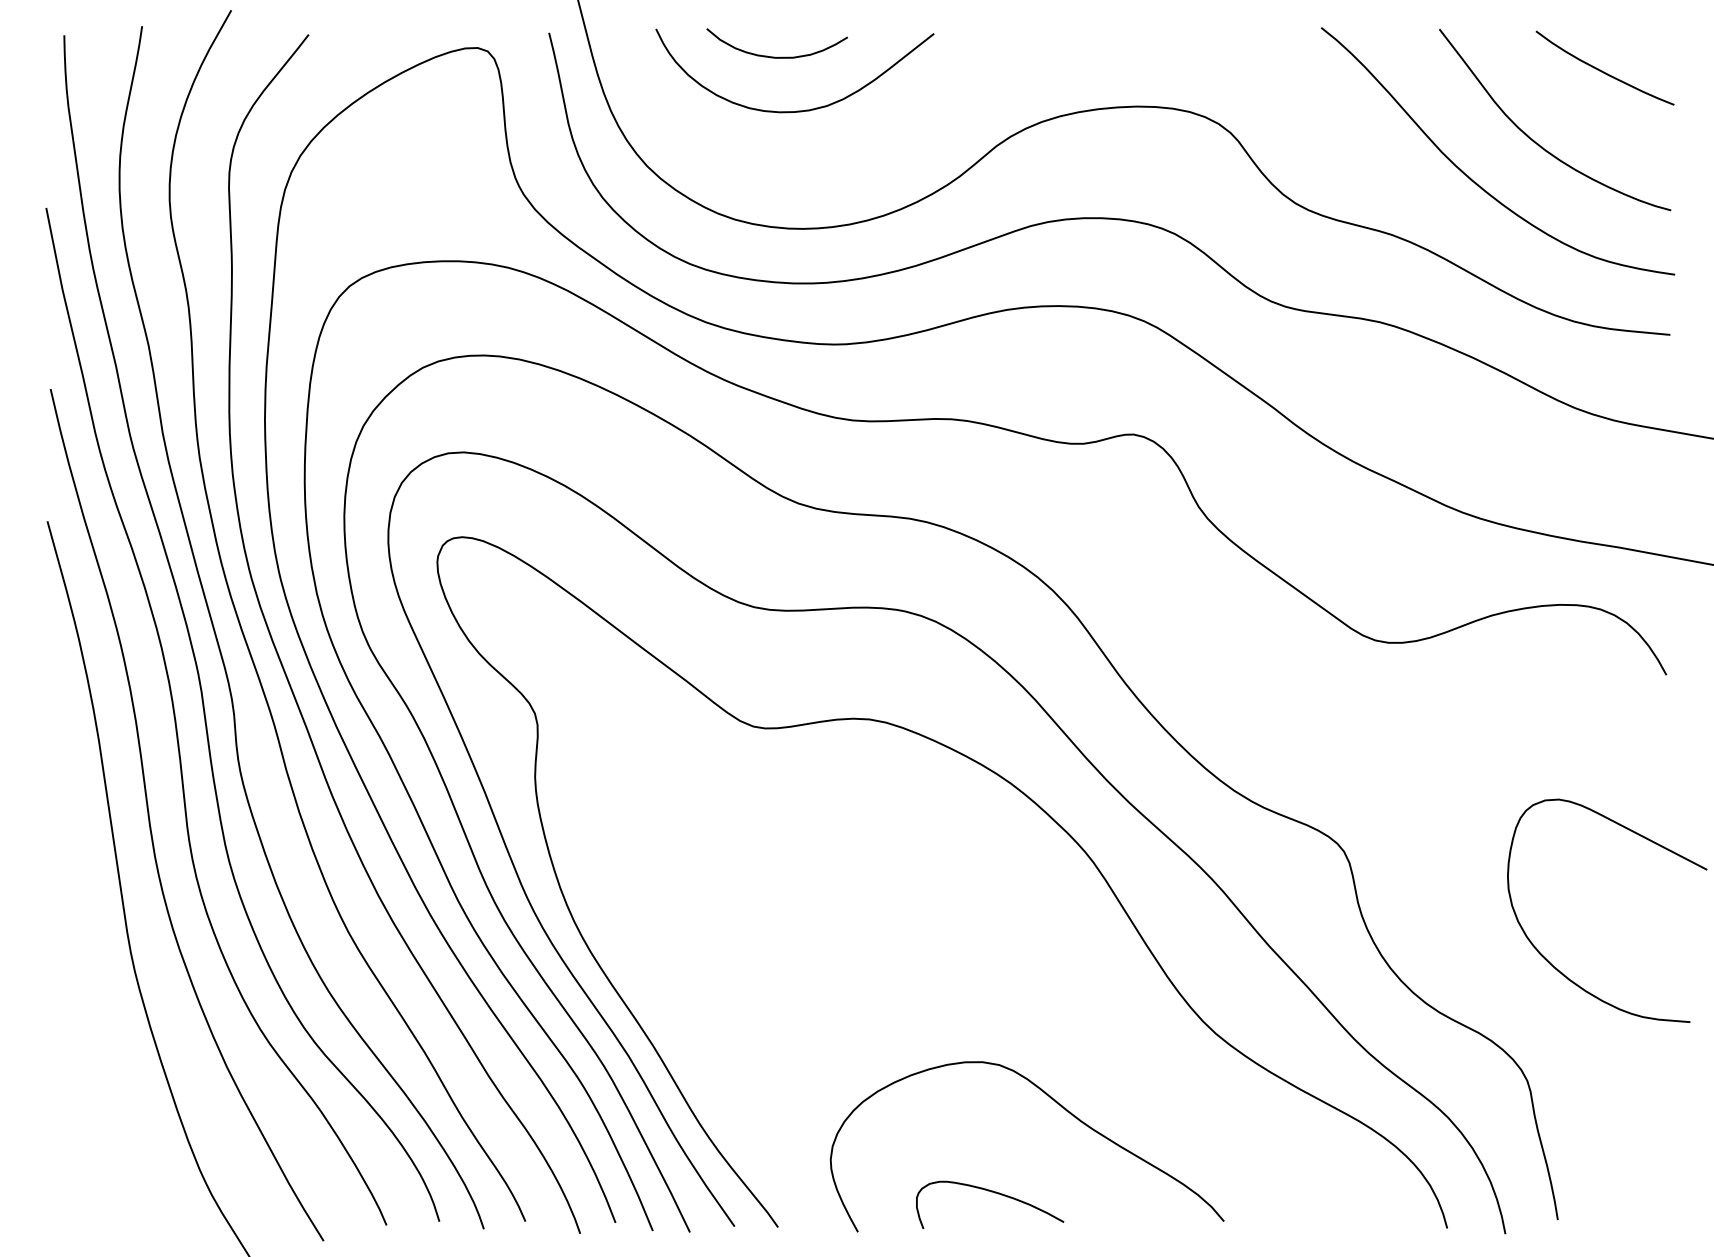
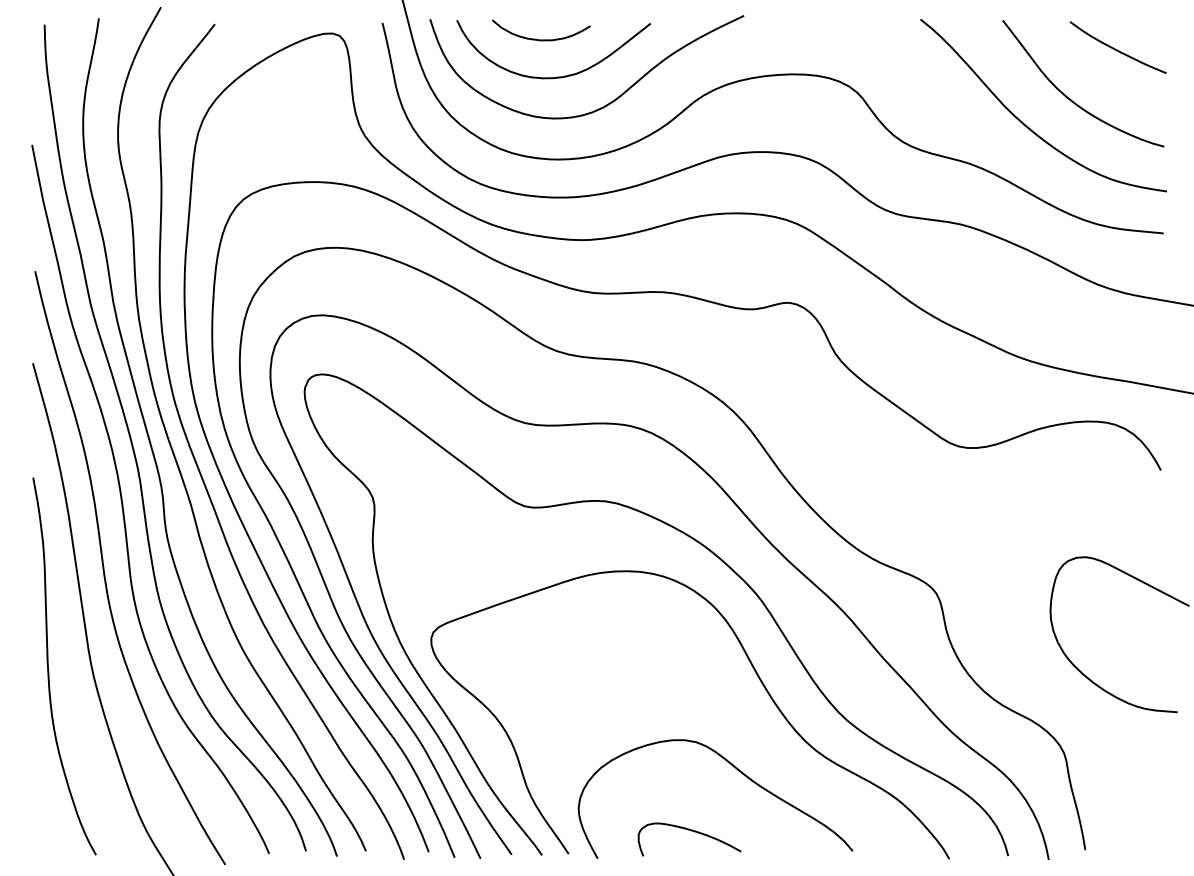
curve: (872, 148) -> (607, 103), added
curve: (71, 962) -> (49, 670), added
curve: (1084, 966) -> (755, 673), added

